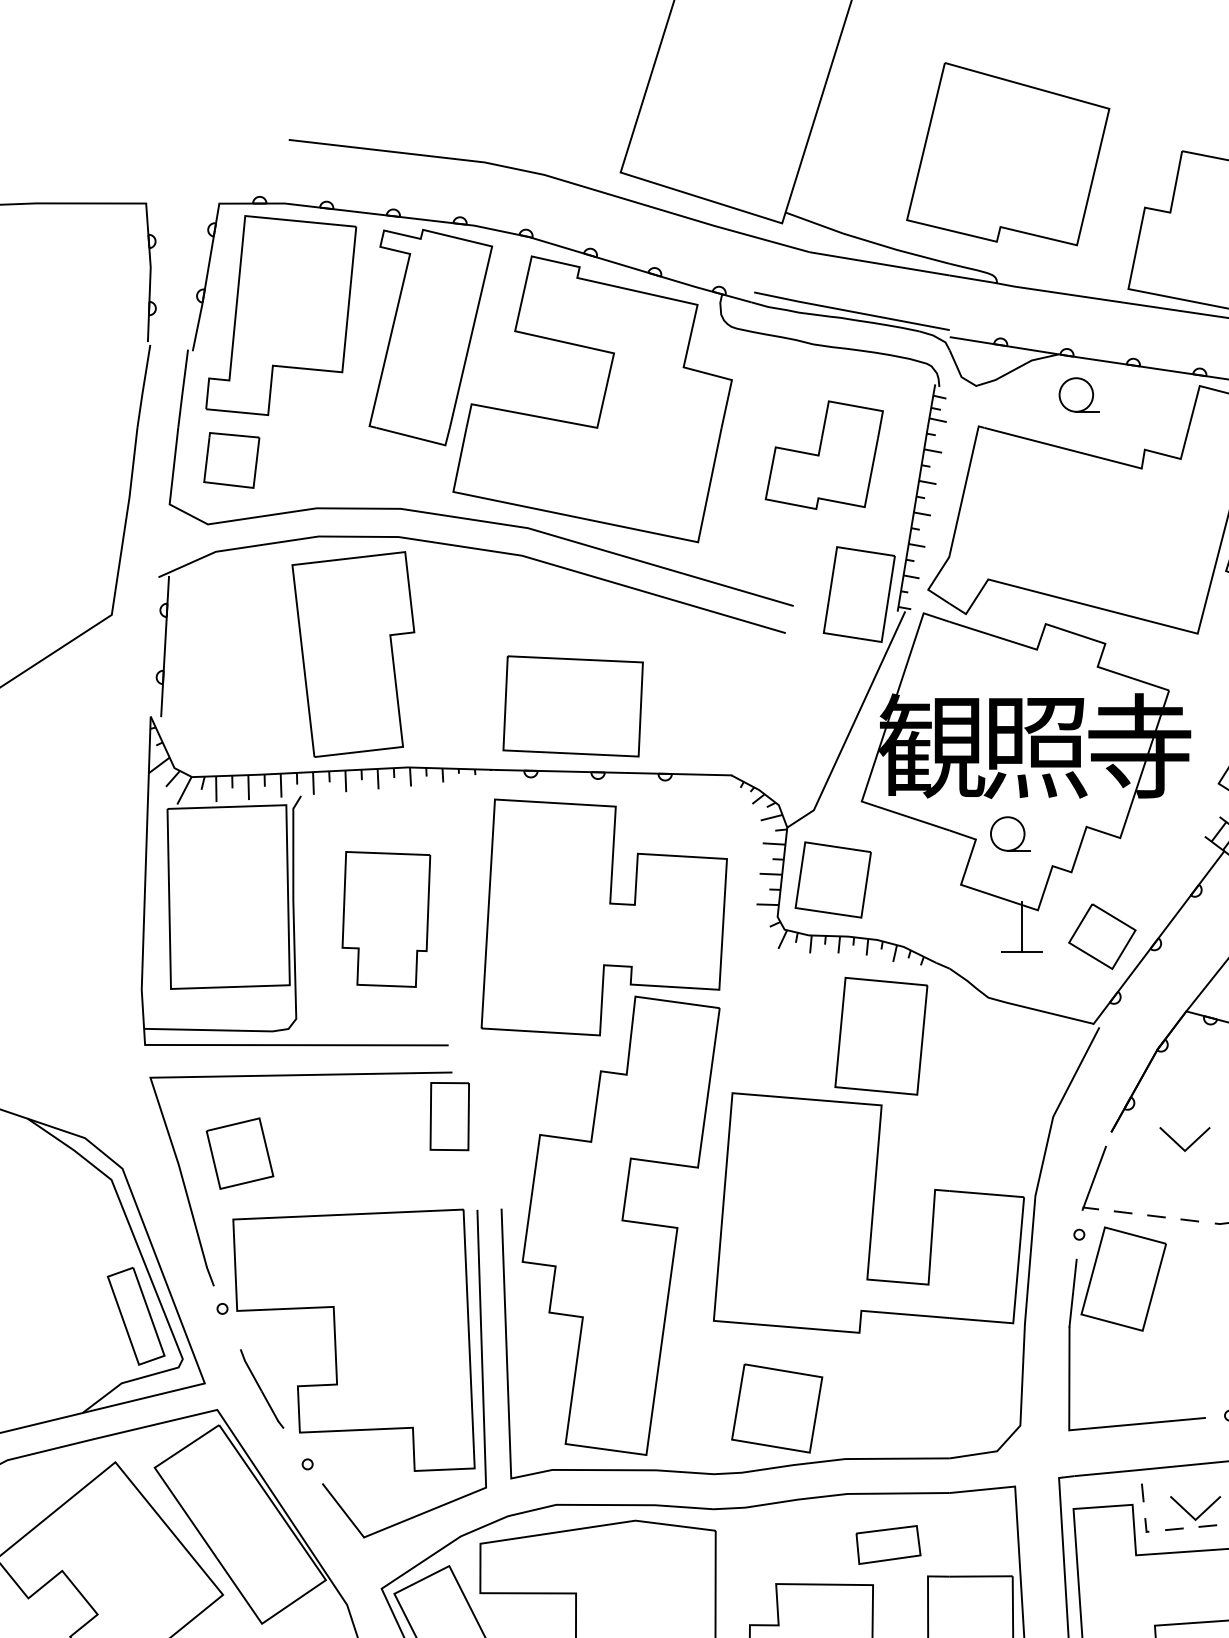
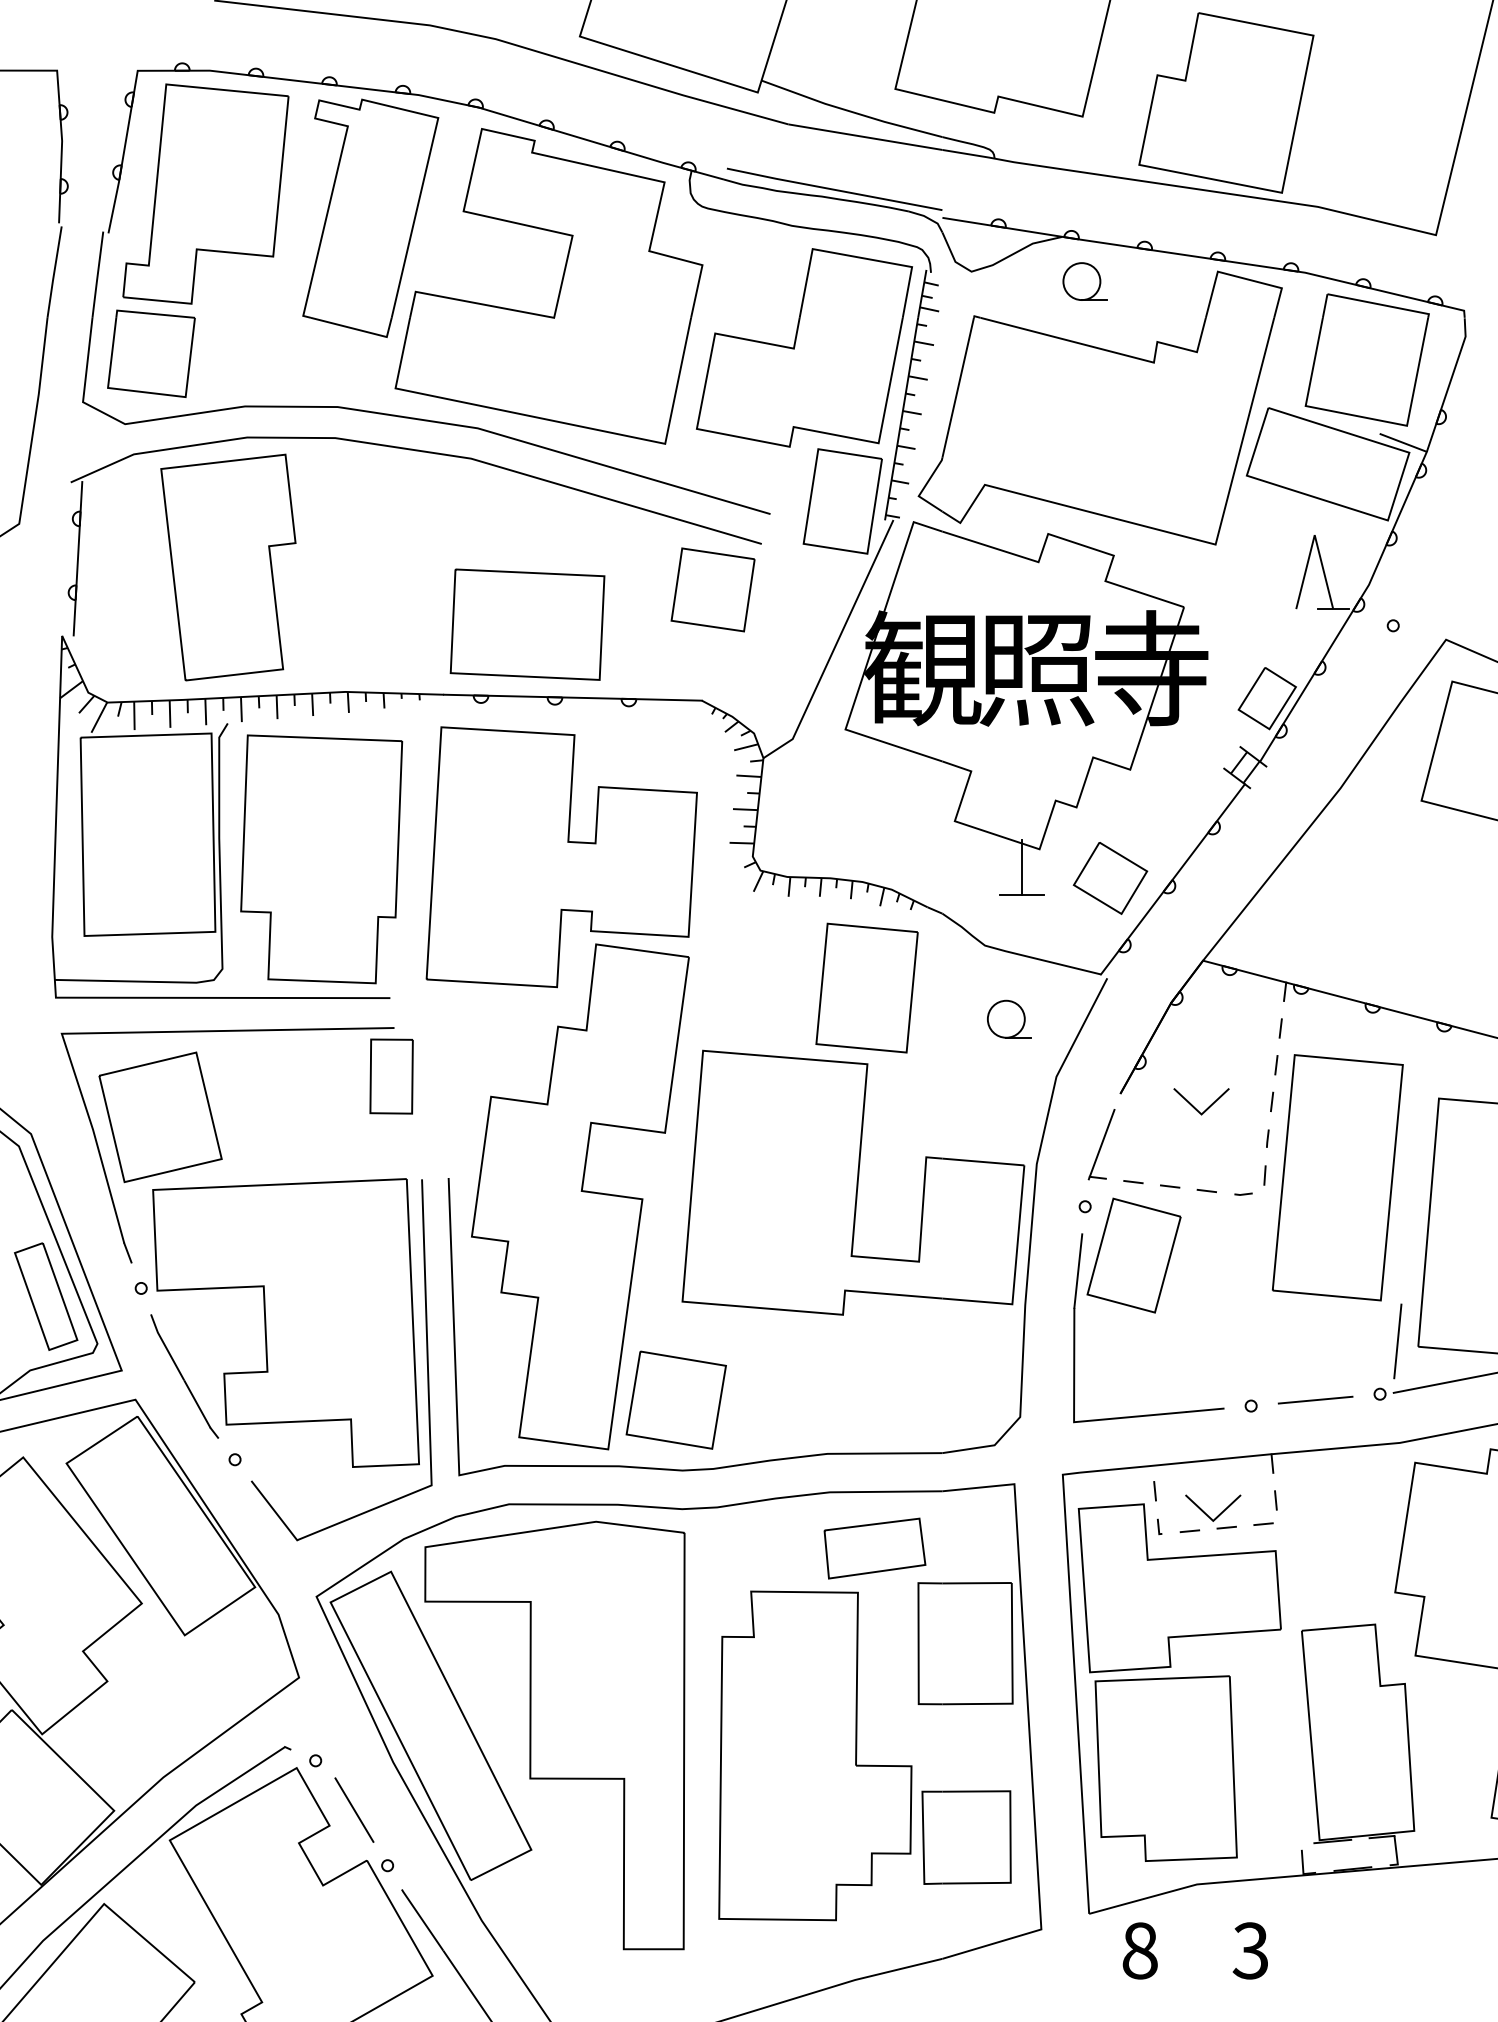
part: (823, 454) -> (803, 347), size x1.67
part: (231, 460) -> (151, 353), size x1.43
part: (353, 654) -> (228, 567), moved
part: (1010, 833) -> (1009, 1018), moved
part: (832, 879) -> (712, 589), moved
part: (386, 919) -> (321, 859), size x1.67
part: (240, 1153) -> (160, 1117), size x1.67
part: (261, 1388) -> (184, 1376), size x1.43
part: (776, 1407) -> (675, 1399), moved
part: (888, 1544) -> (874, 1548), size x1.43

